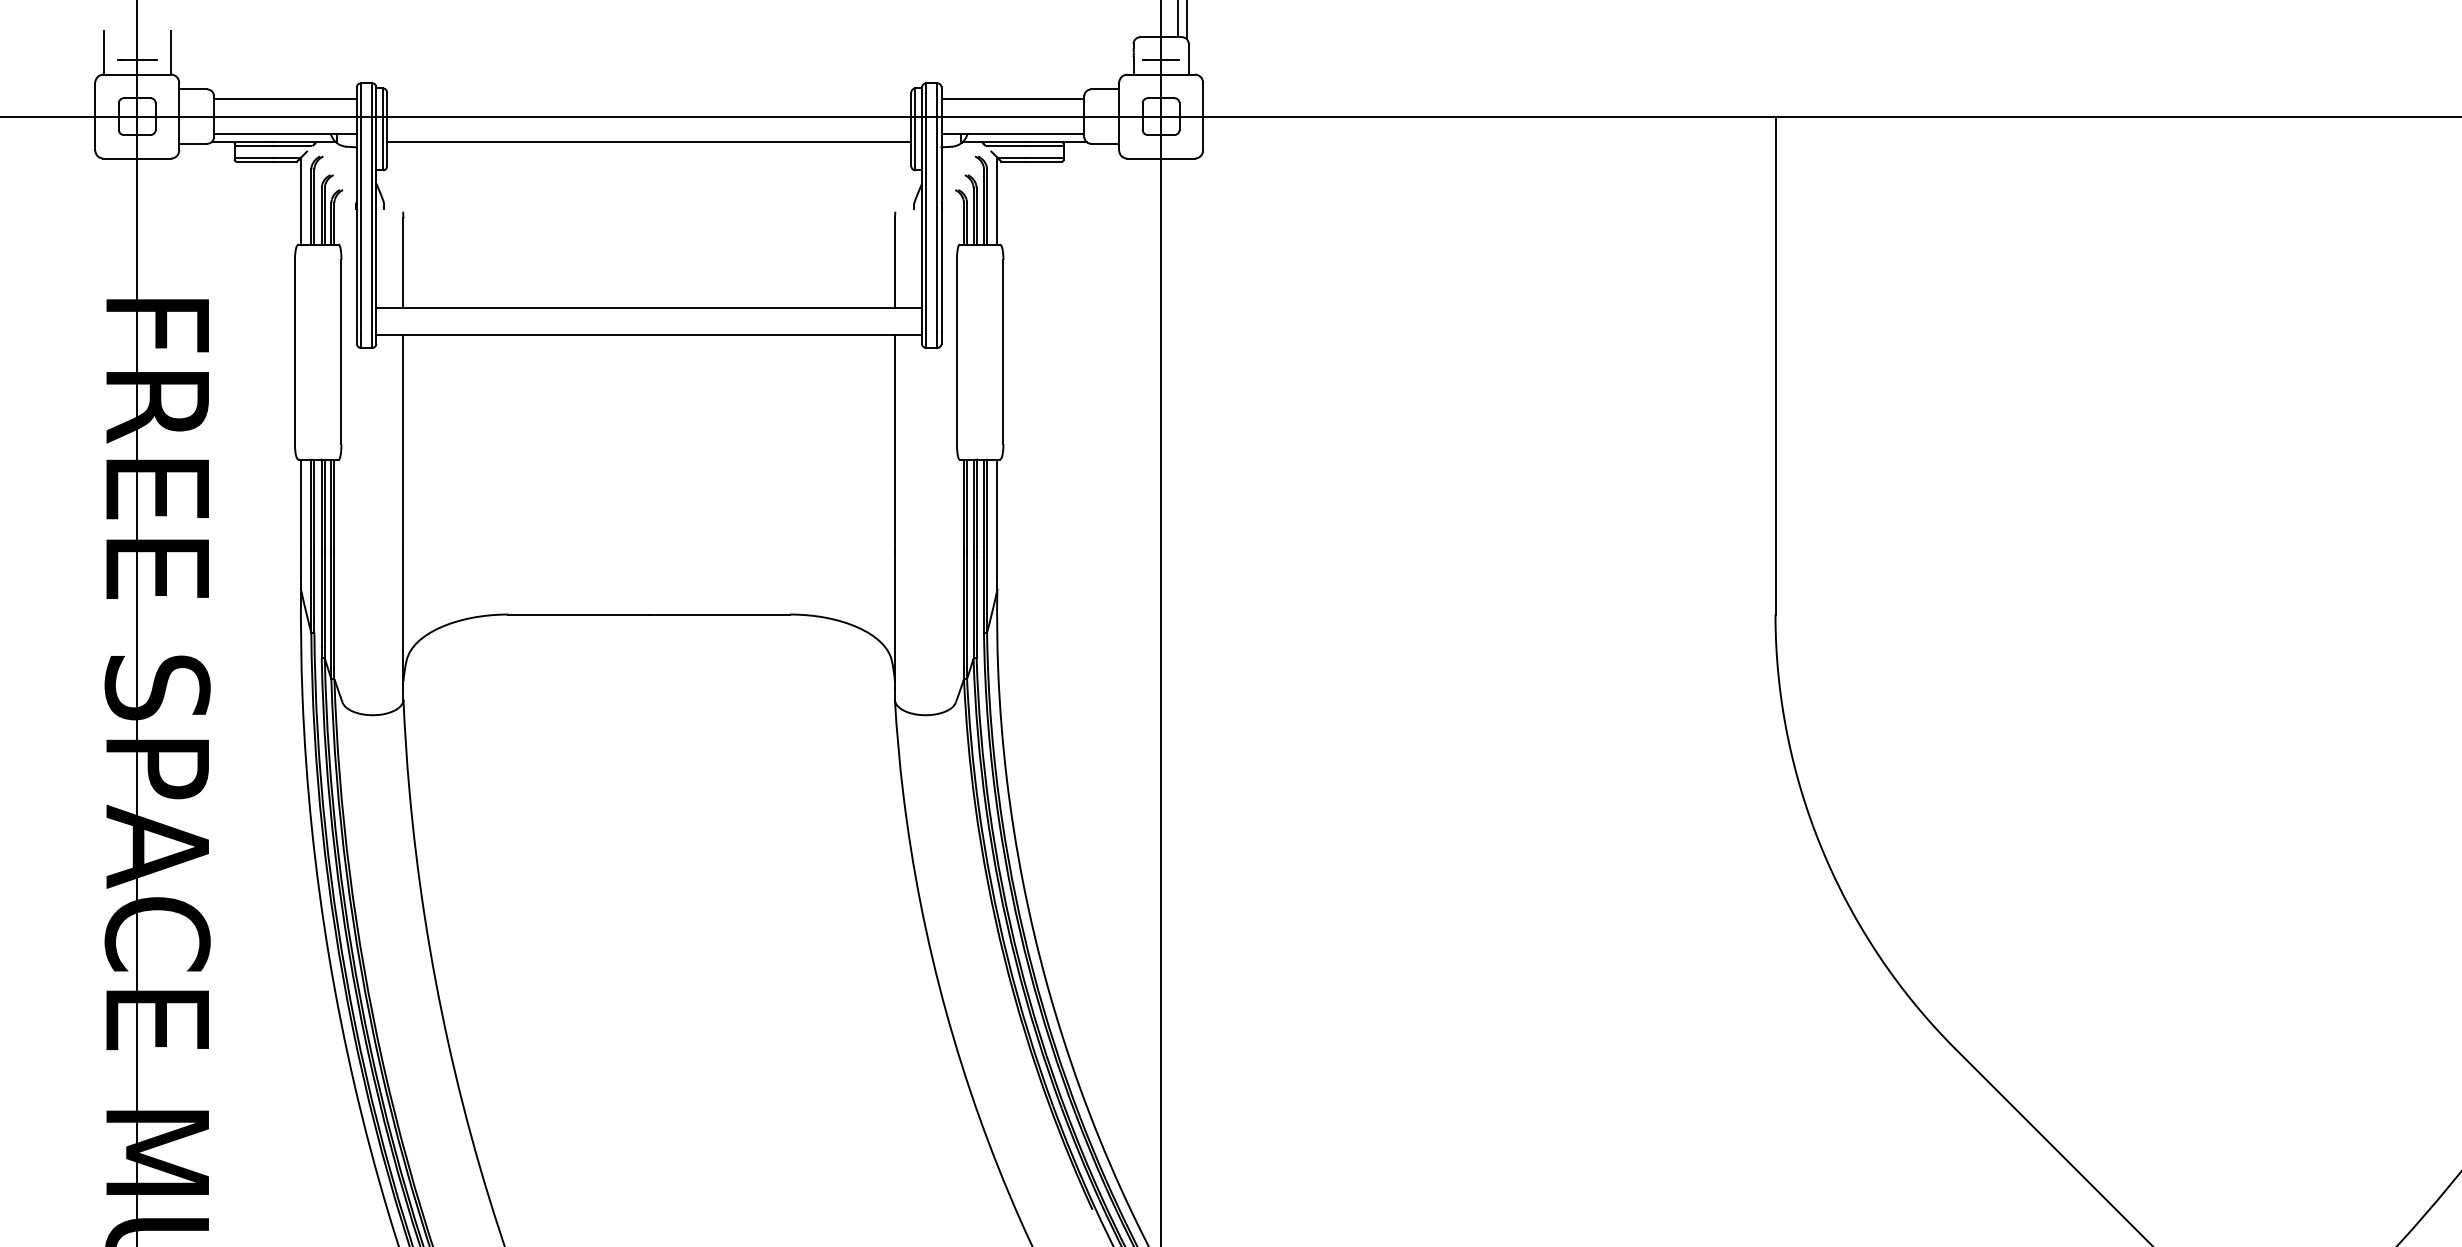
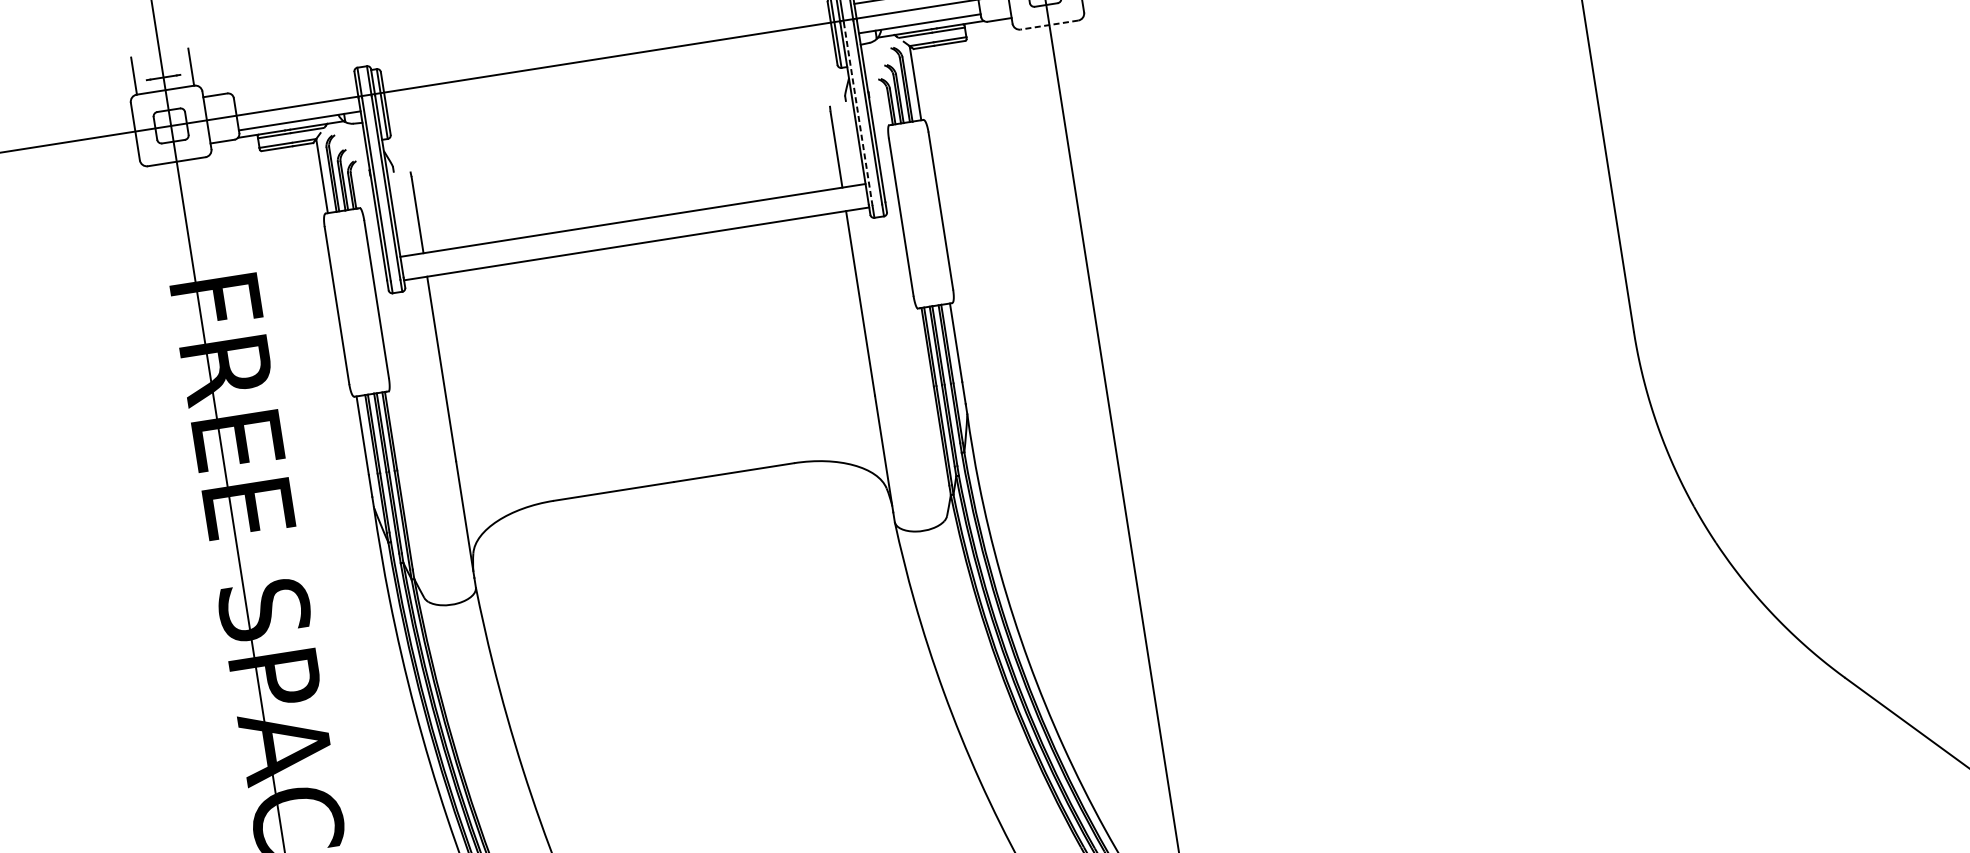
line: (285, 99) -> (295, 91), removed
line: (649, 142) -> (611, 79), removed
line: (1161, 158) -> (1049, 24), solid -> dashed
line: (926, 226) -> (858, 114), solid -> dashed

